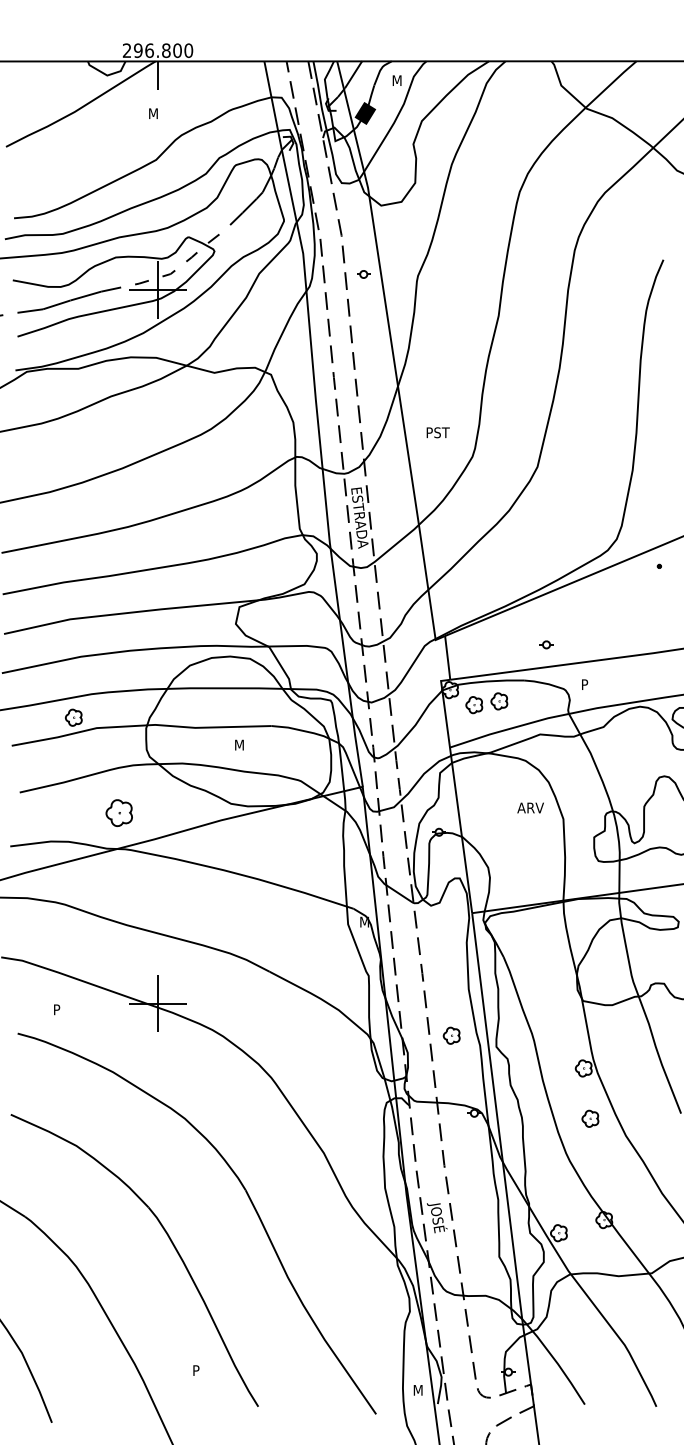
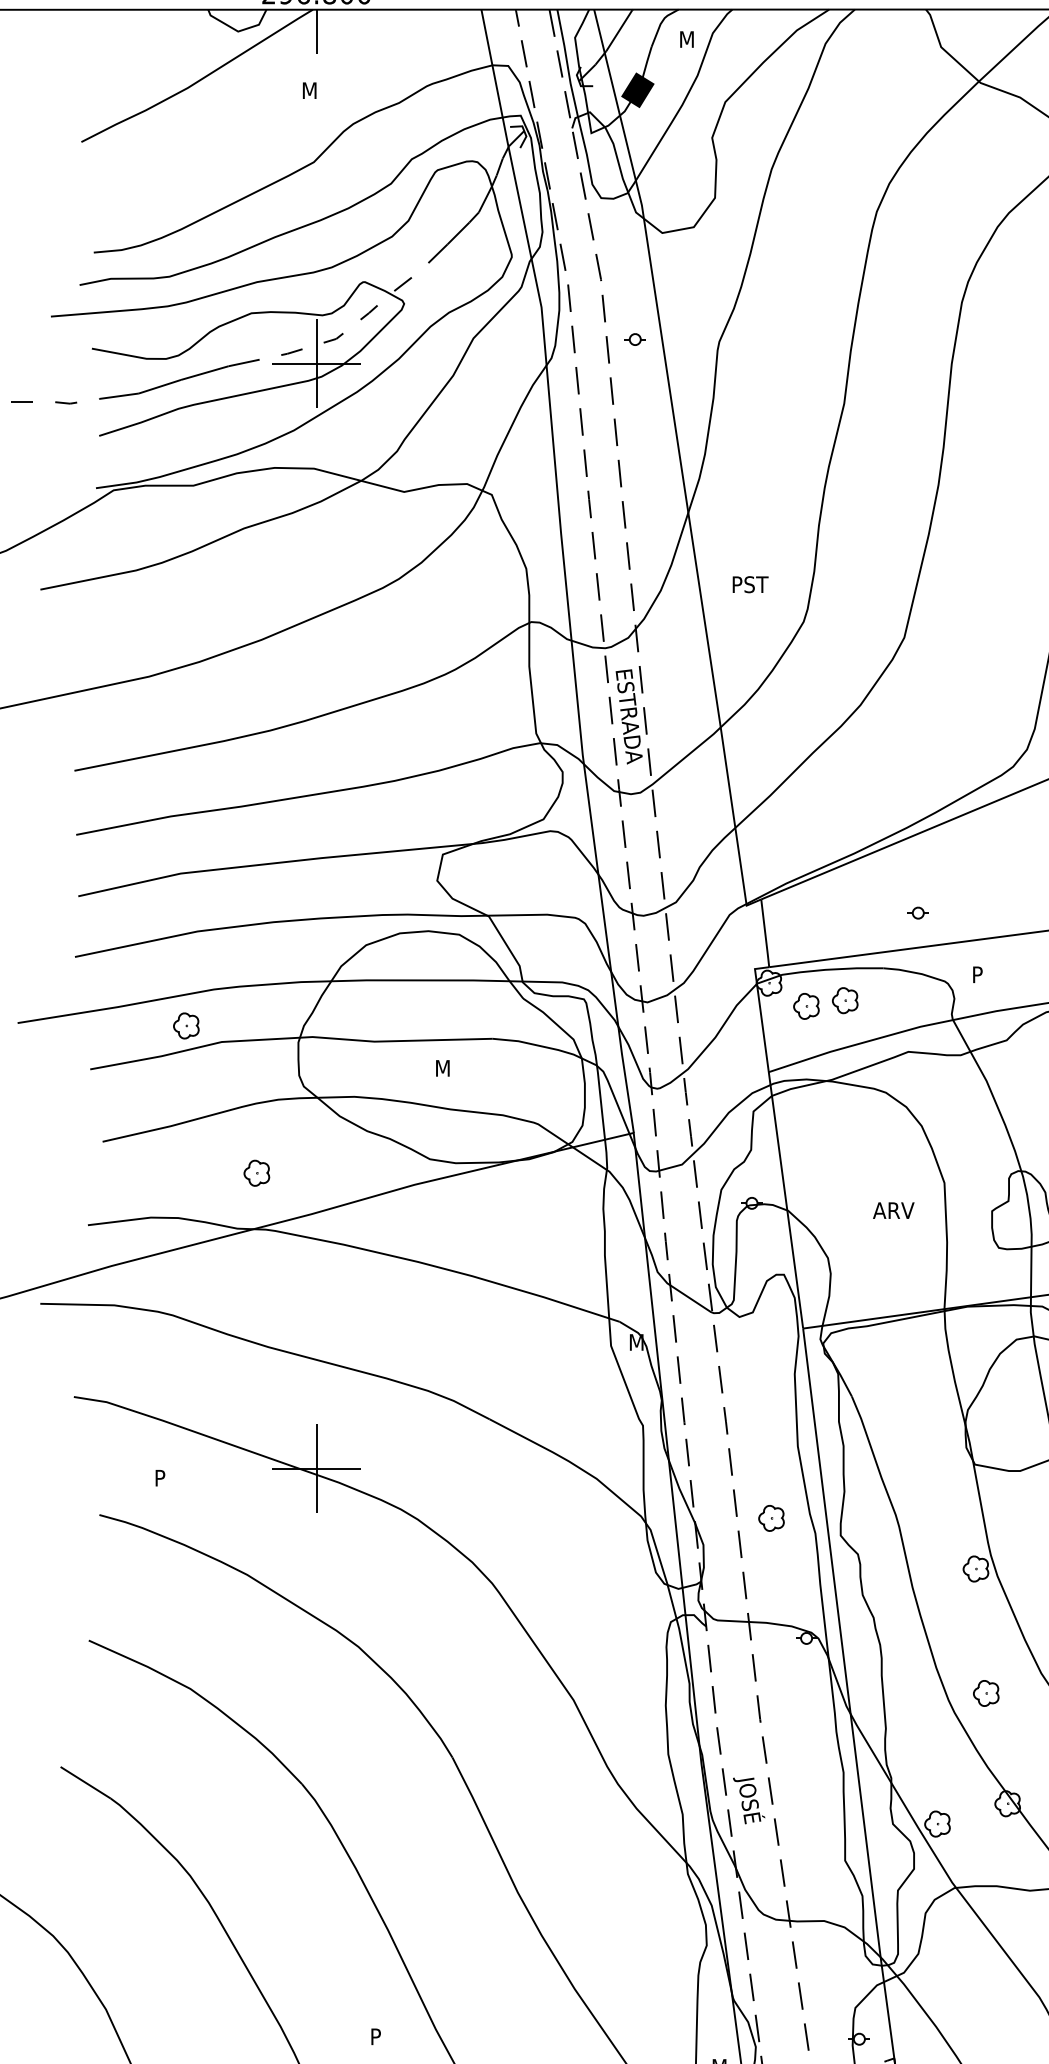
text: (530, 807) -> (893, 1209), moved
part: (119, 812) -> (257, 1172), size x0.62
part: (590, 1118) -> (986, 1692), moved

